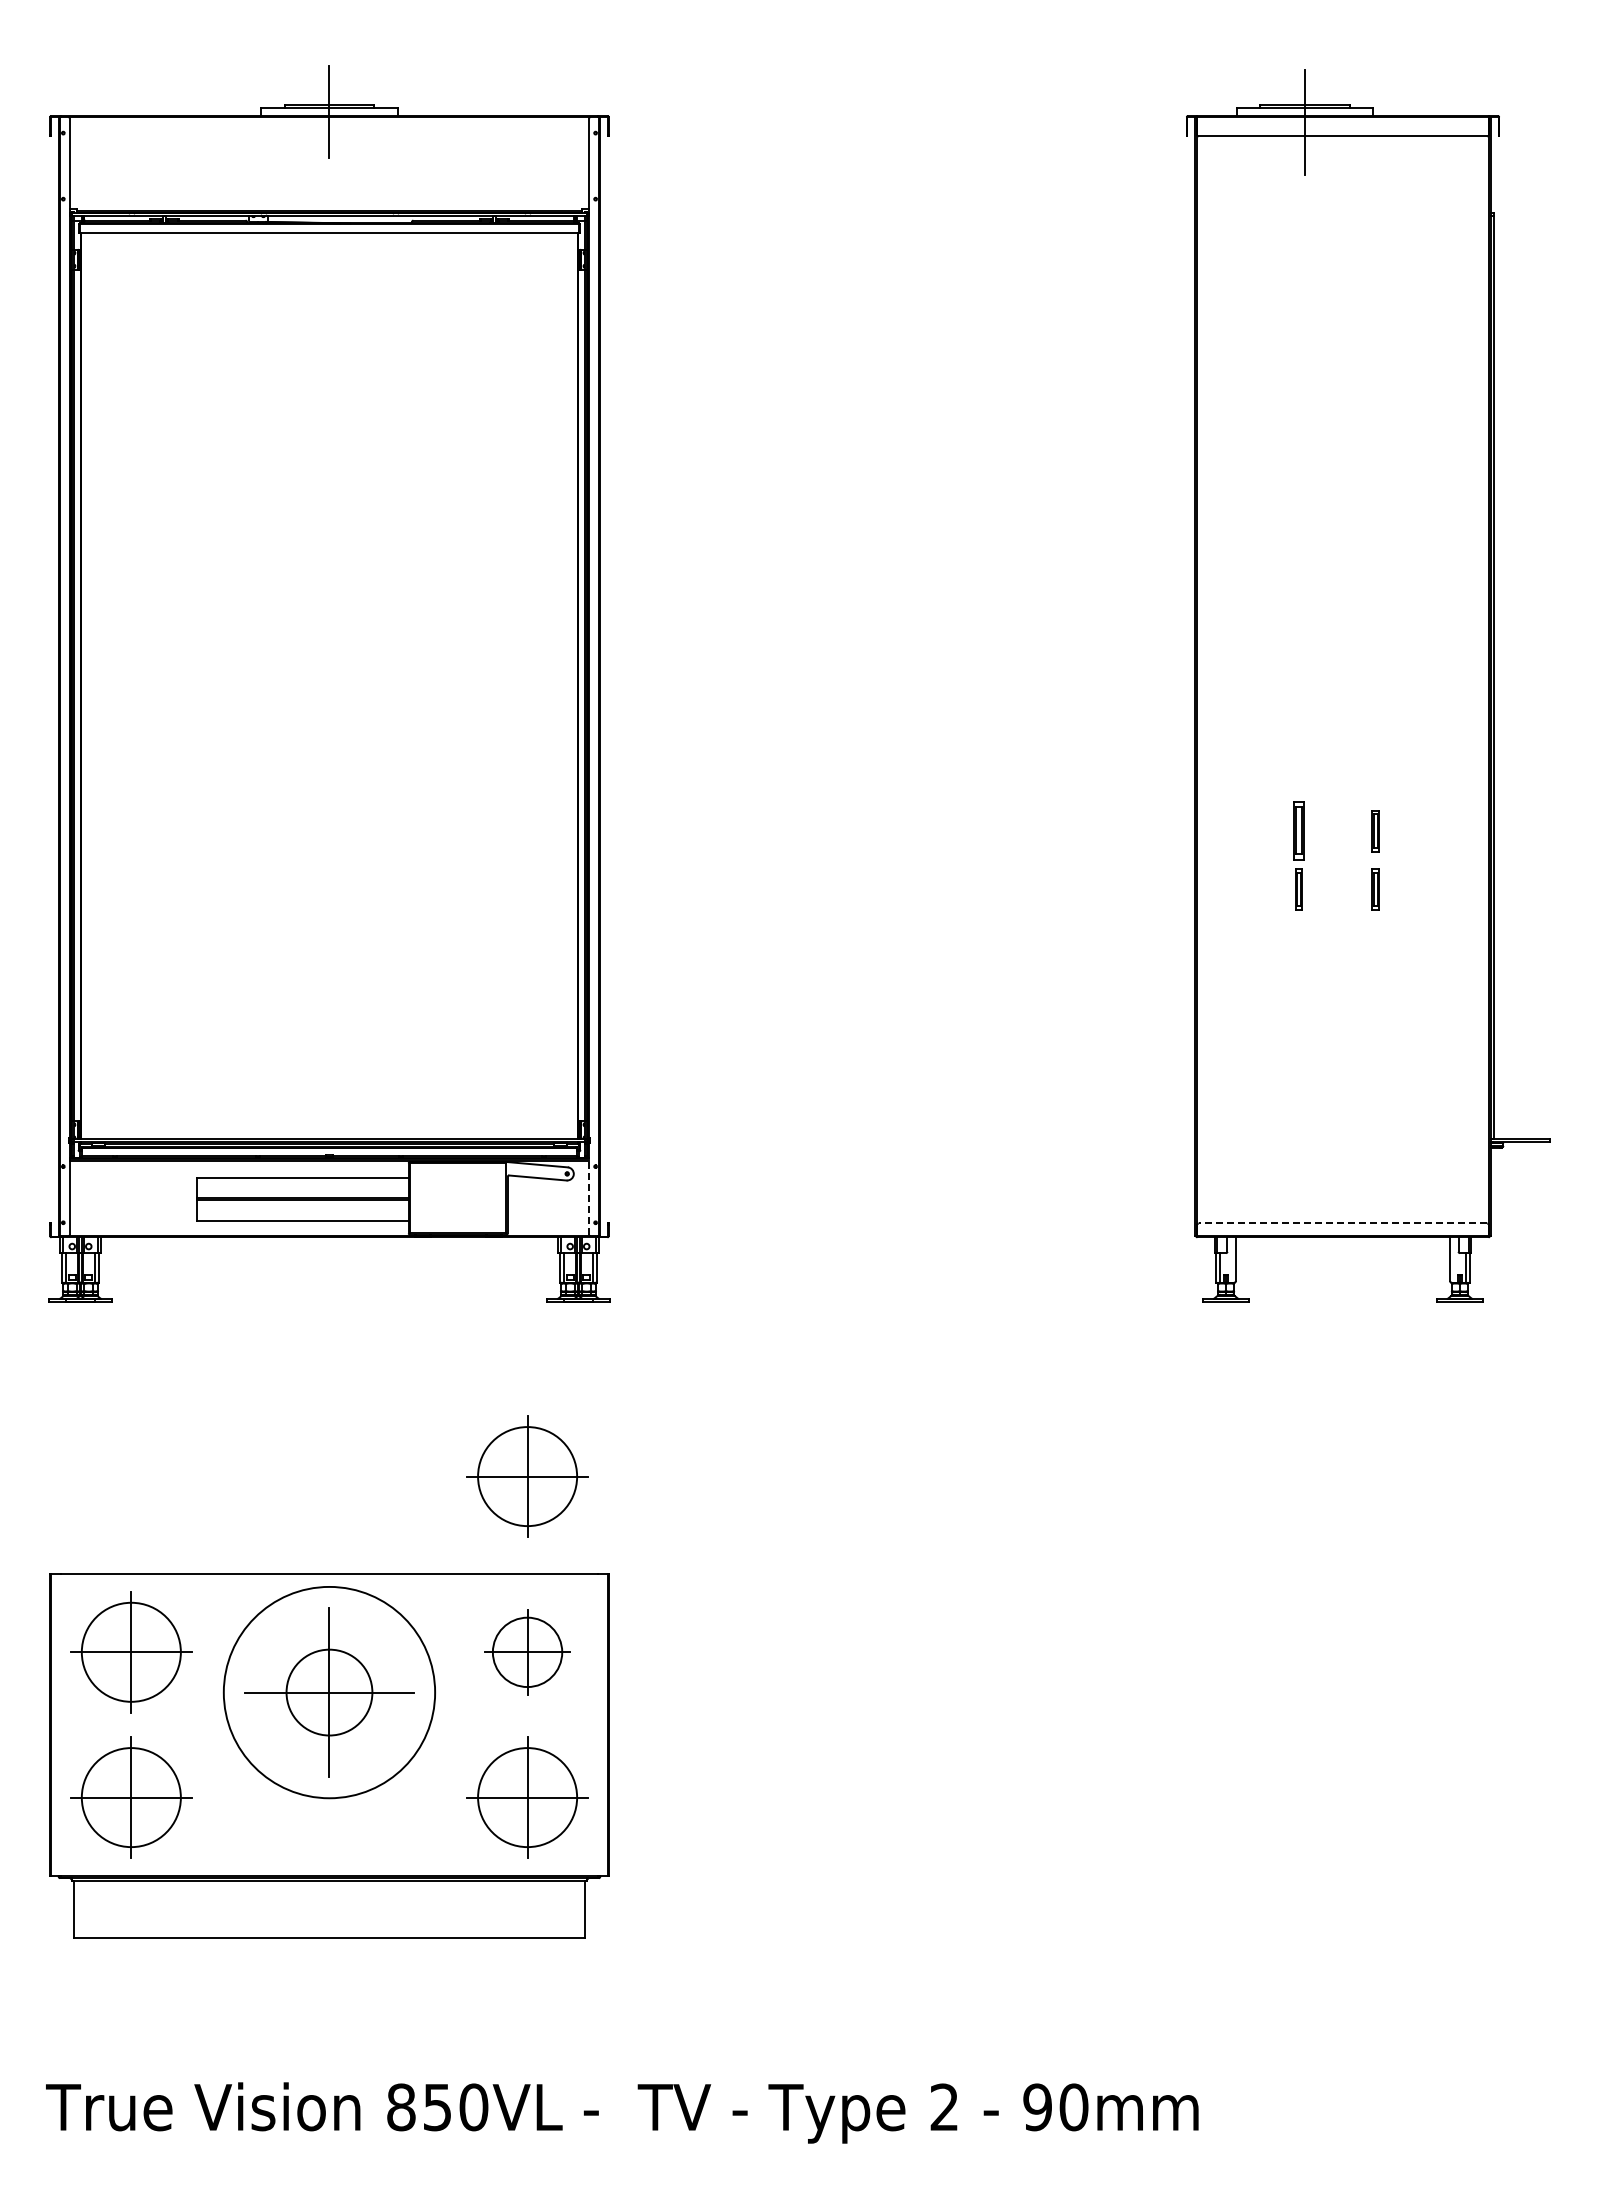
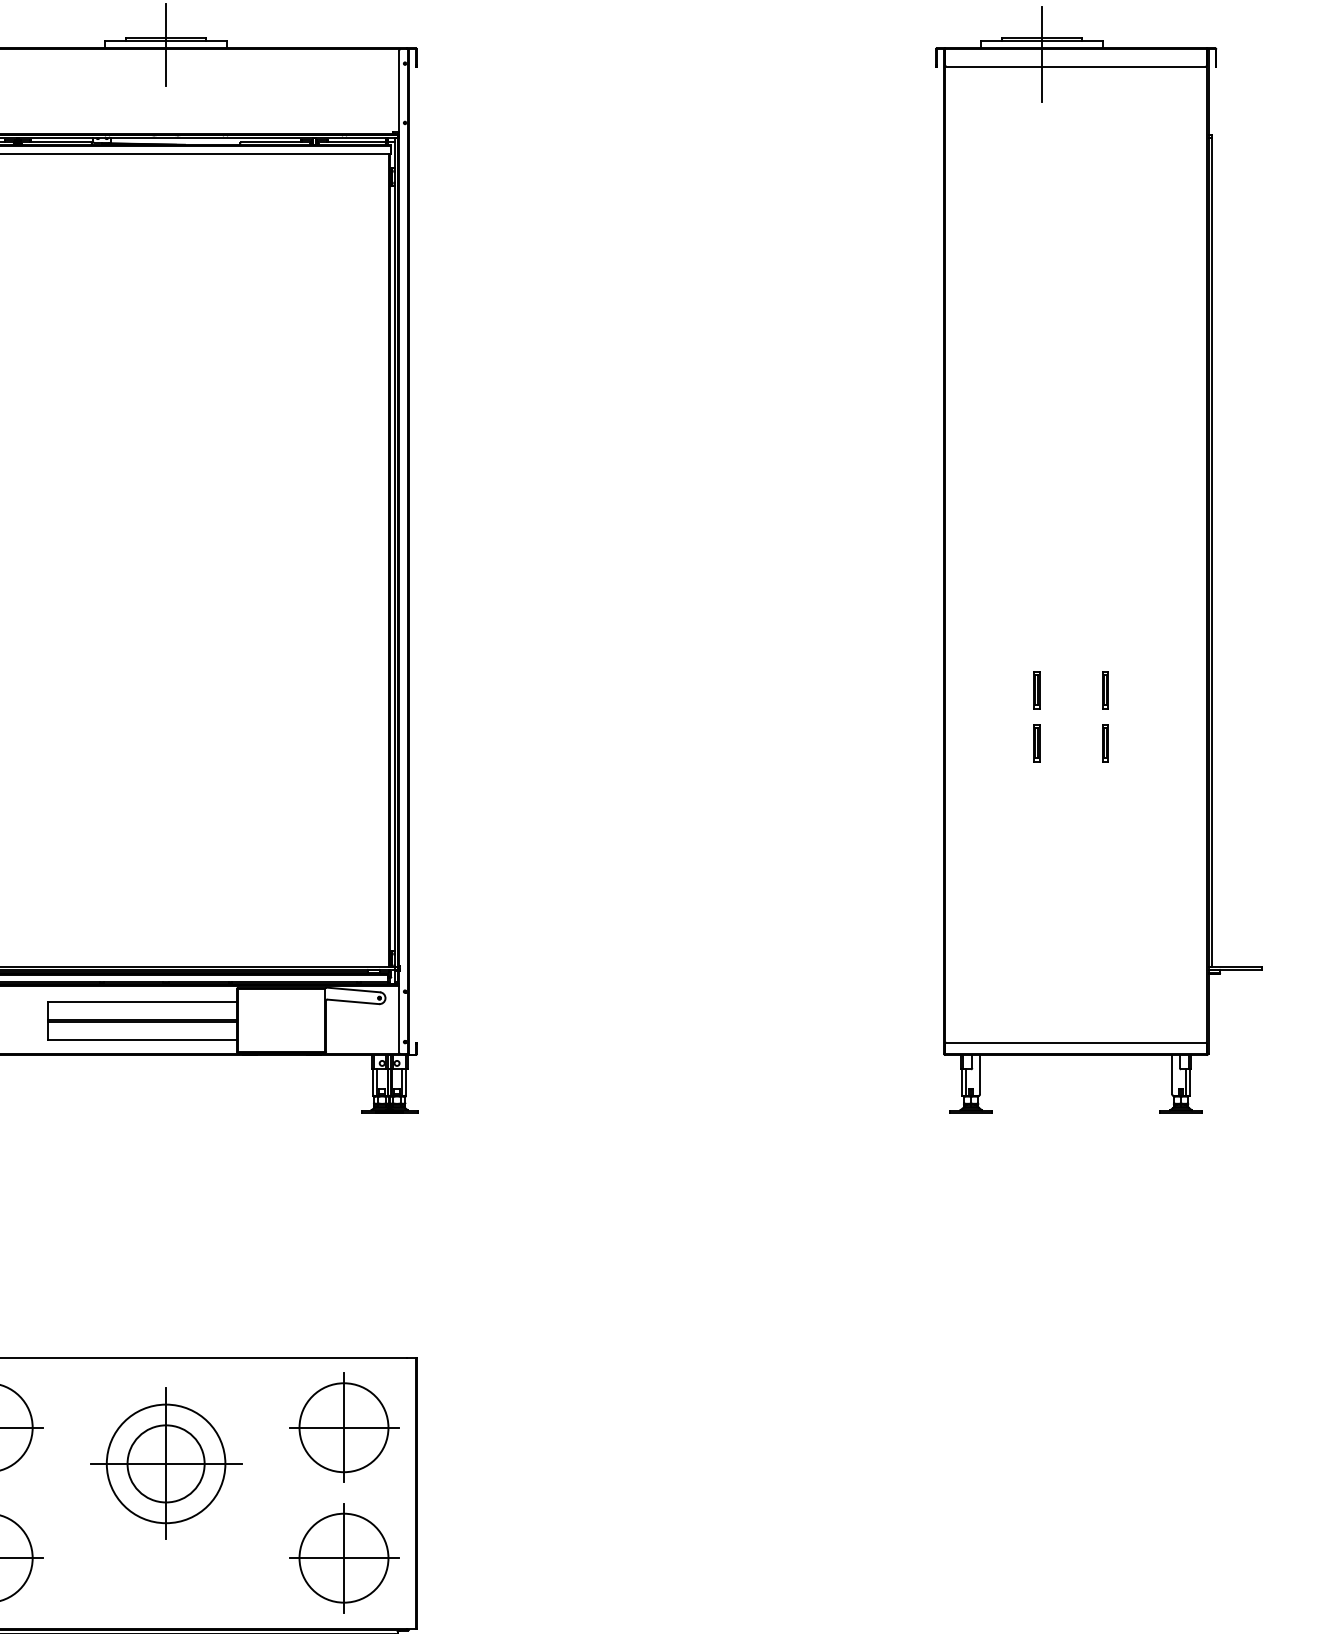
part: (1298, 831) -> (1036, 690), size x0.71
line: (589, 1195) -> (399, 1017), dashed -> solid
line: (1342, 1223) -> (1075, 1042), dashed -> solid
part: (527, 1476) -> (343, 1269), removed
part: (527, 1652) -> (343, 1427), size x1.43
circle: (329, 1692) -> (166, 1463), size x0.62

